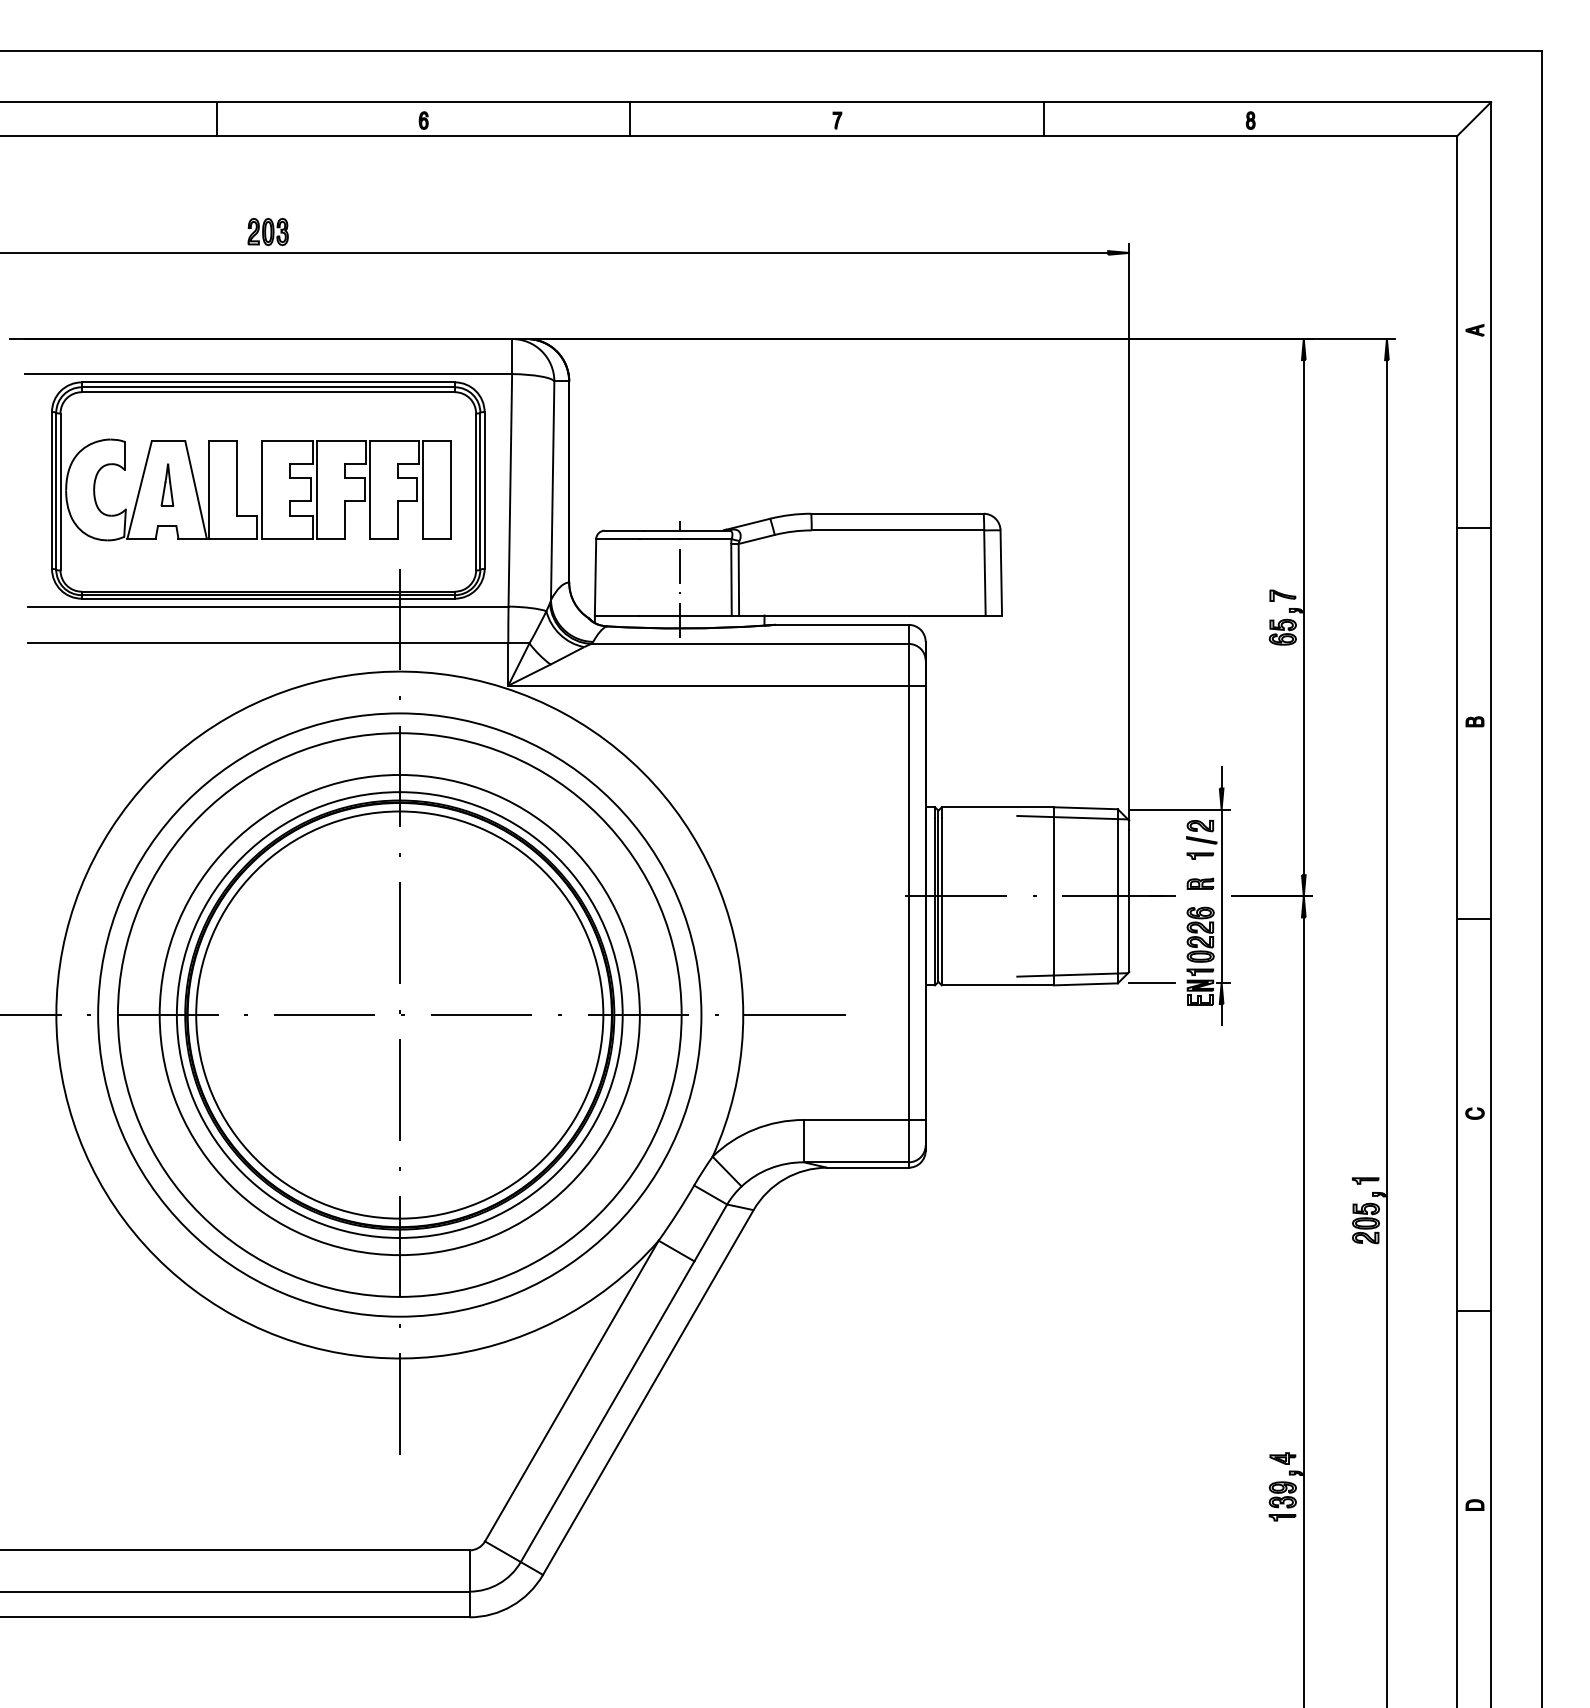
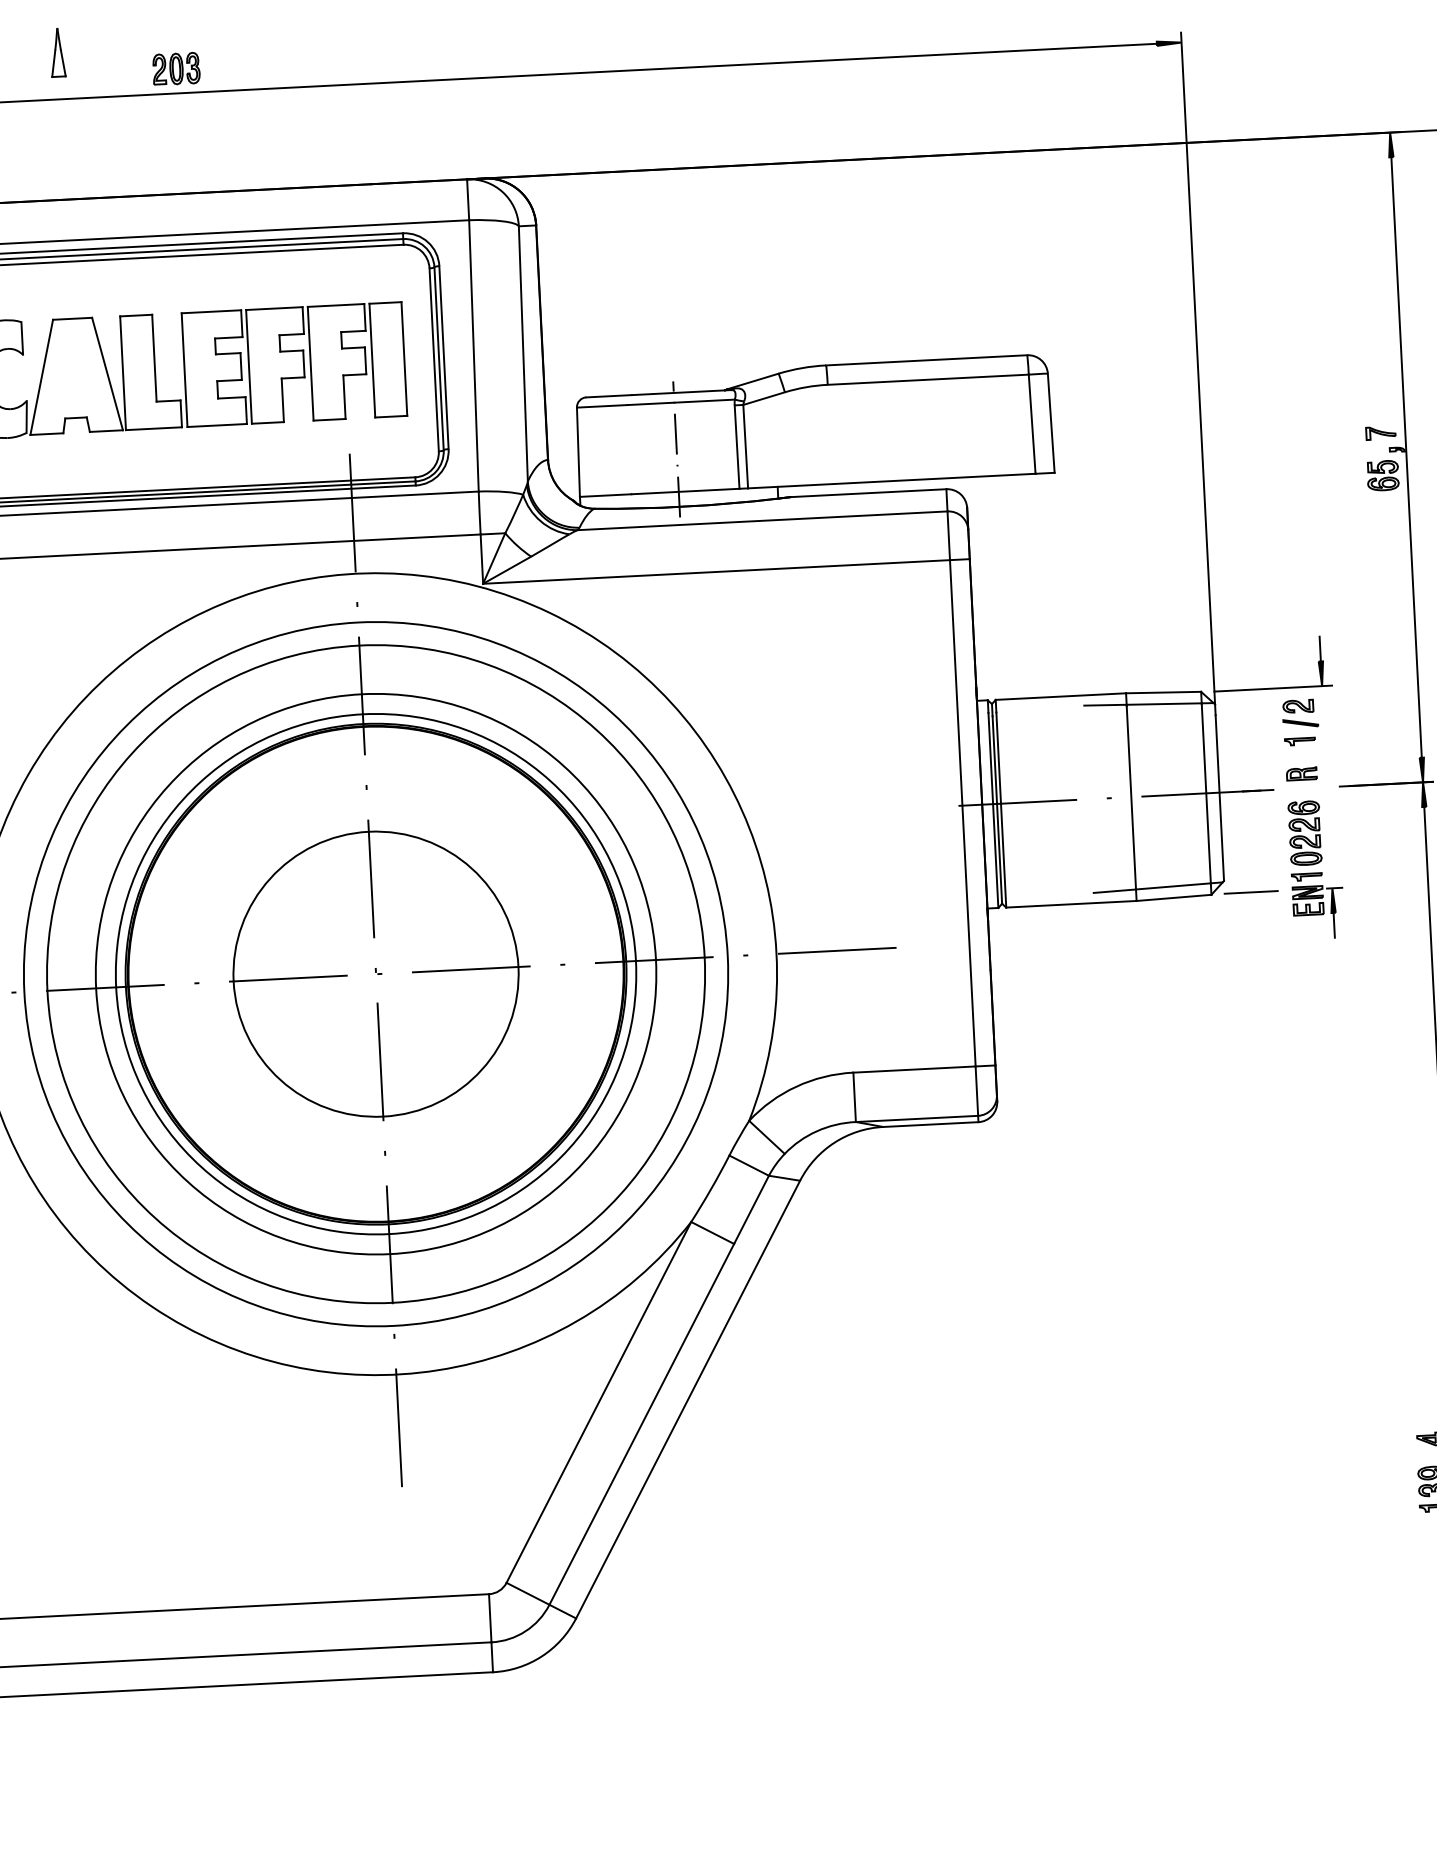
part: (167, 484) -> (57, 52), moved
line: (1221, 896) -> (1327, 787), removed
circle: (399, 1014) -> (375, 973), size x0.6

